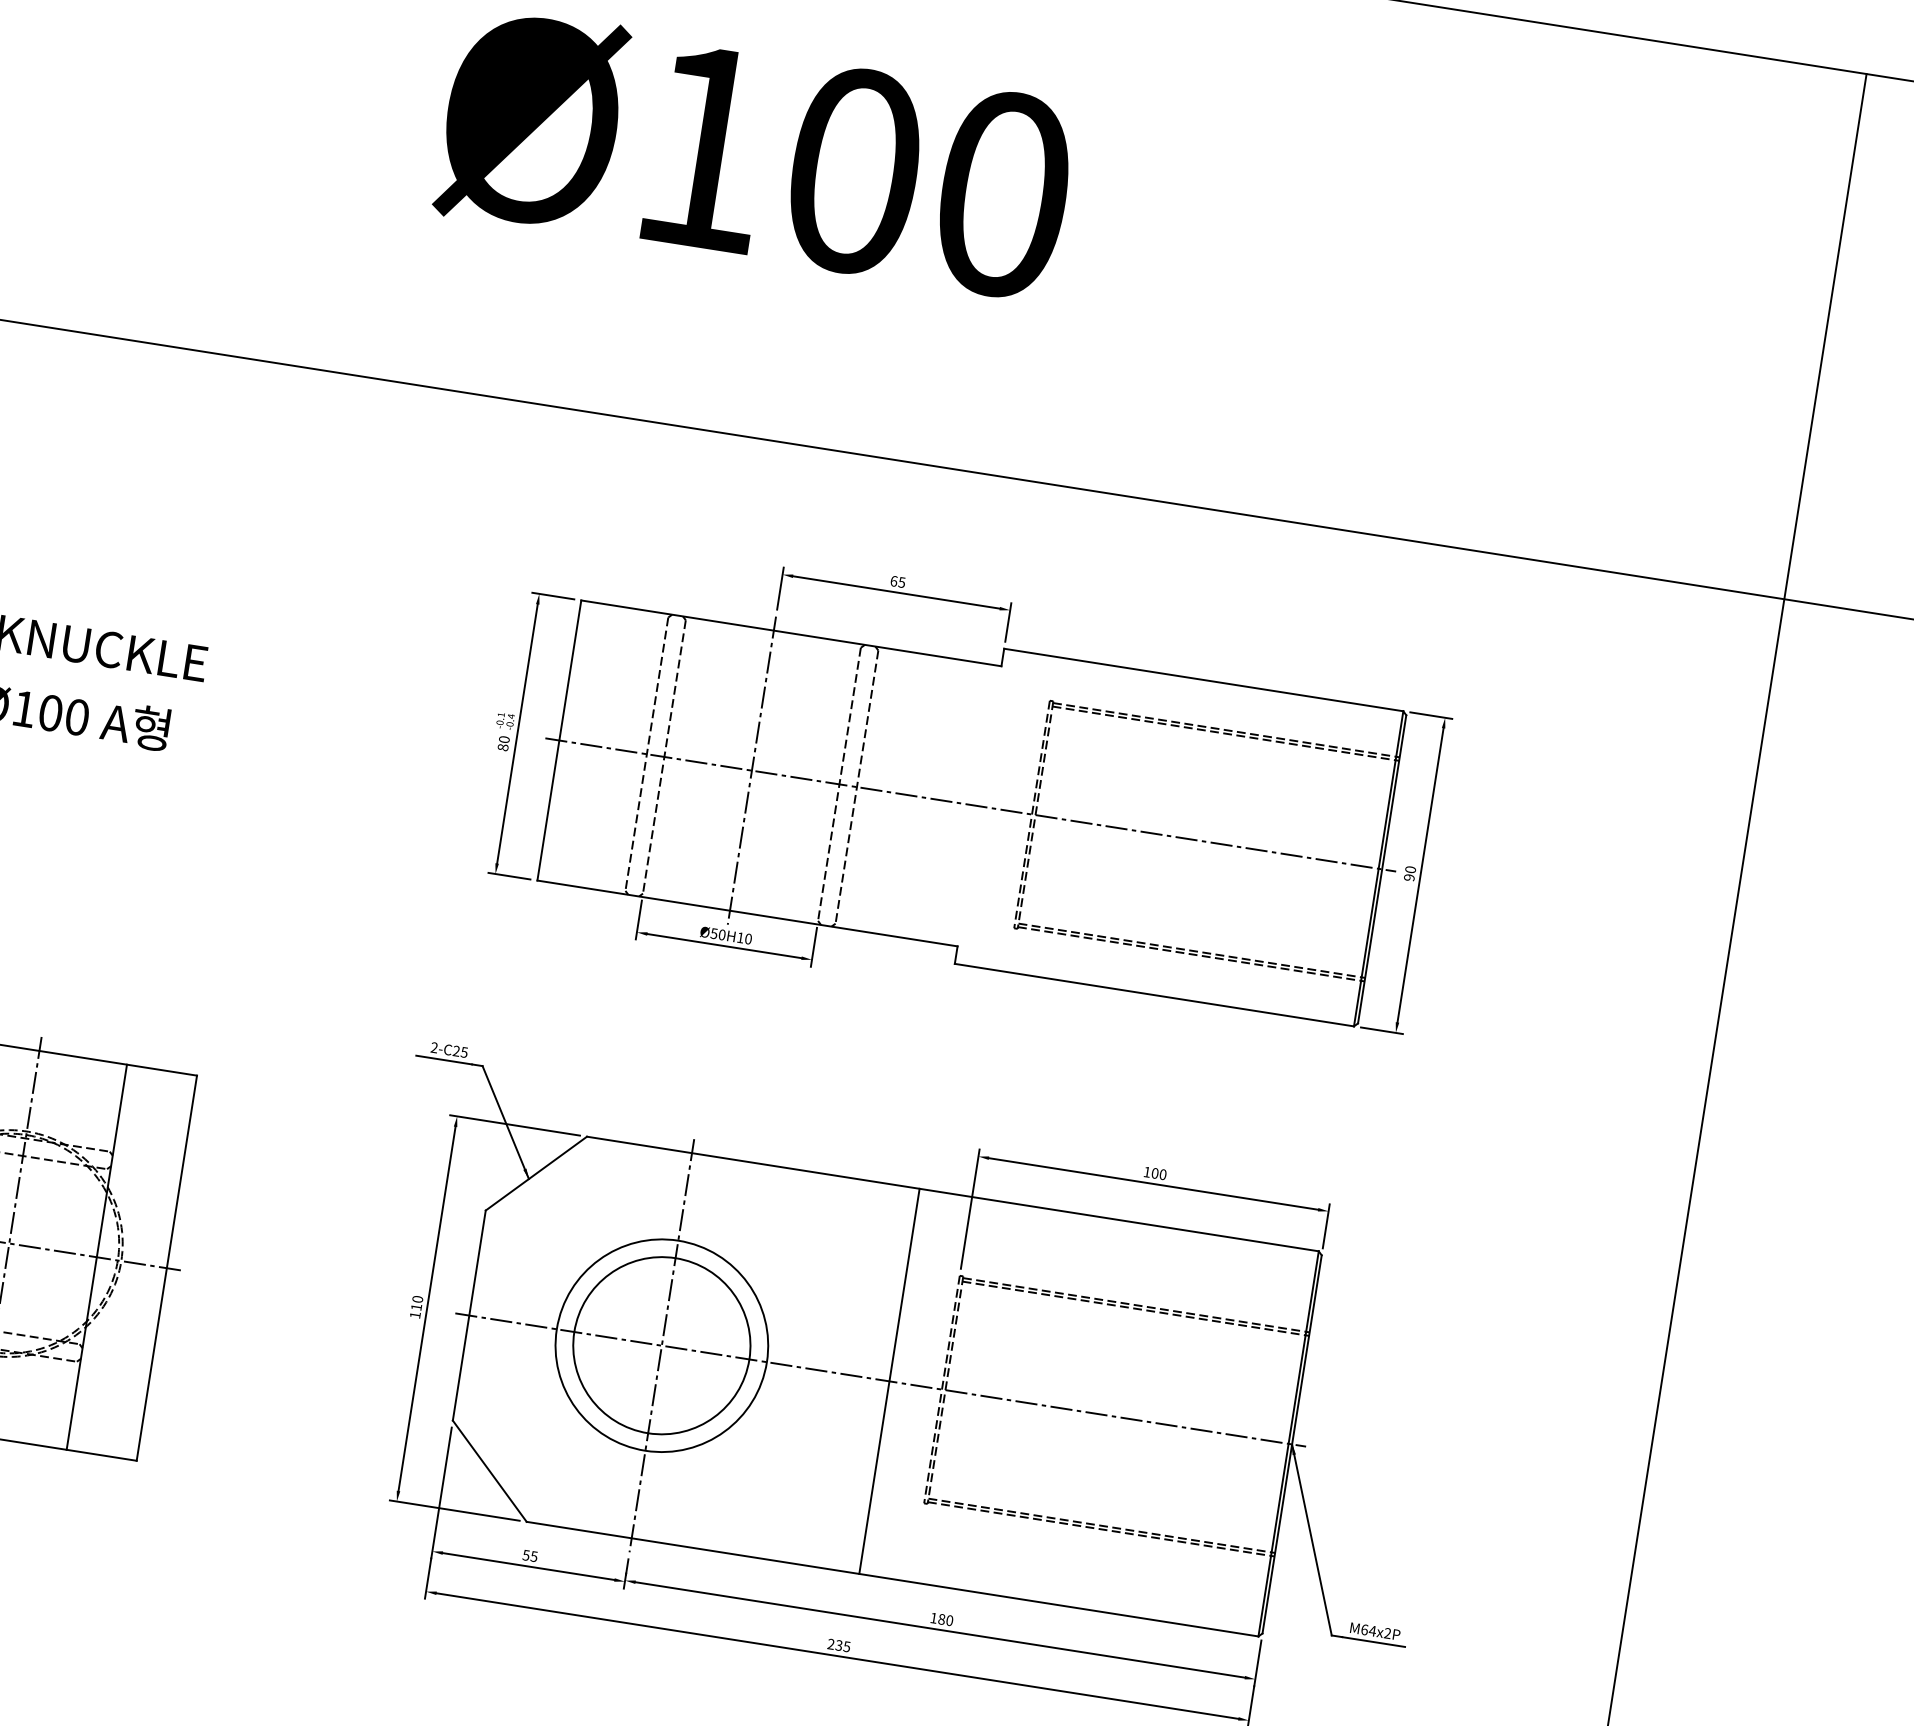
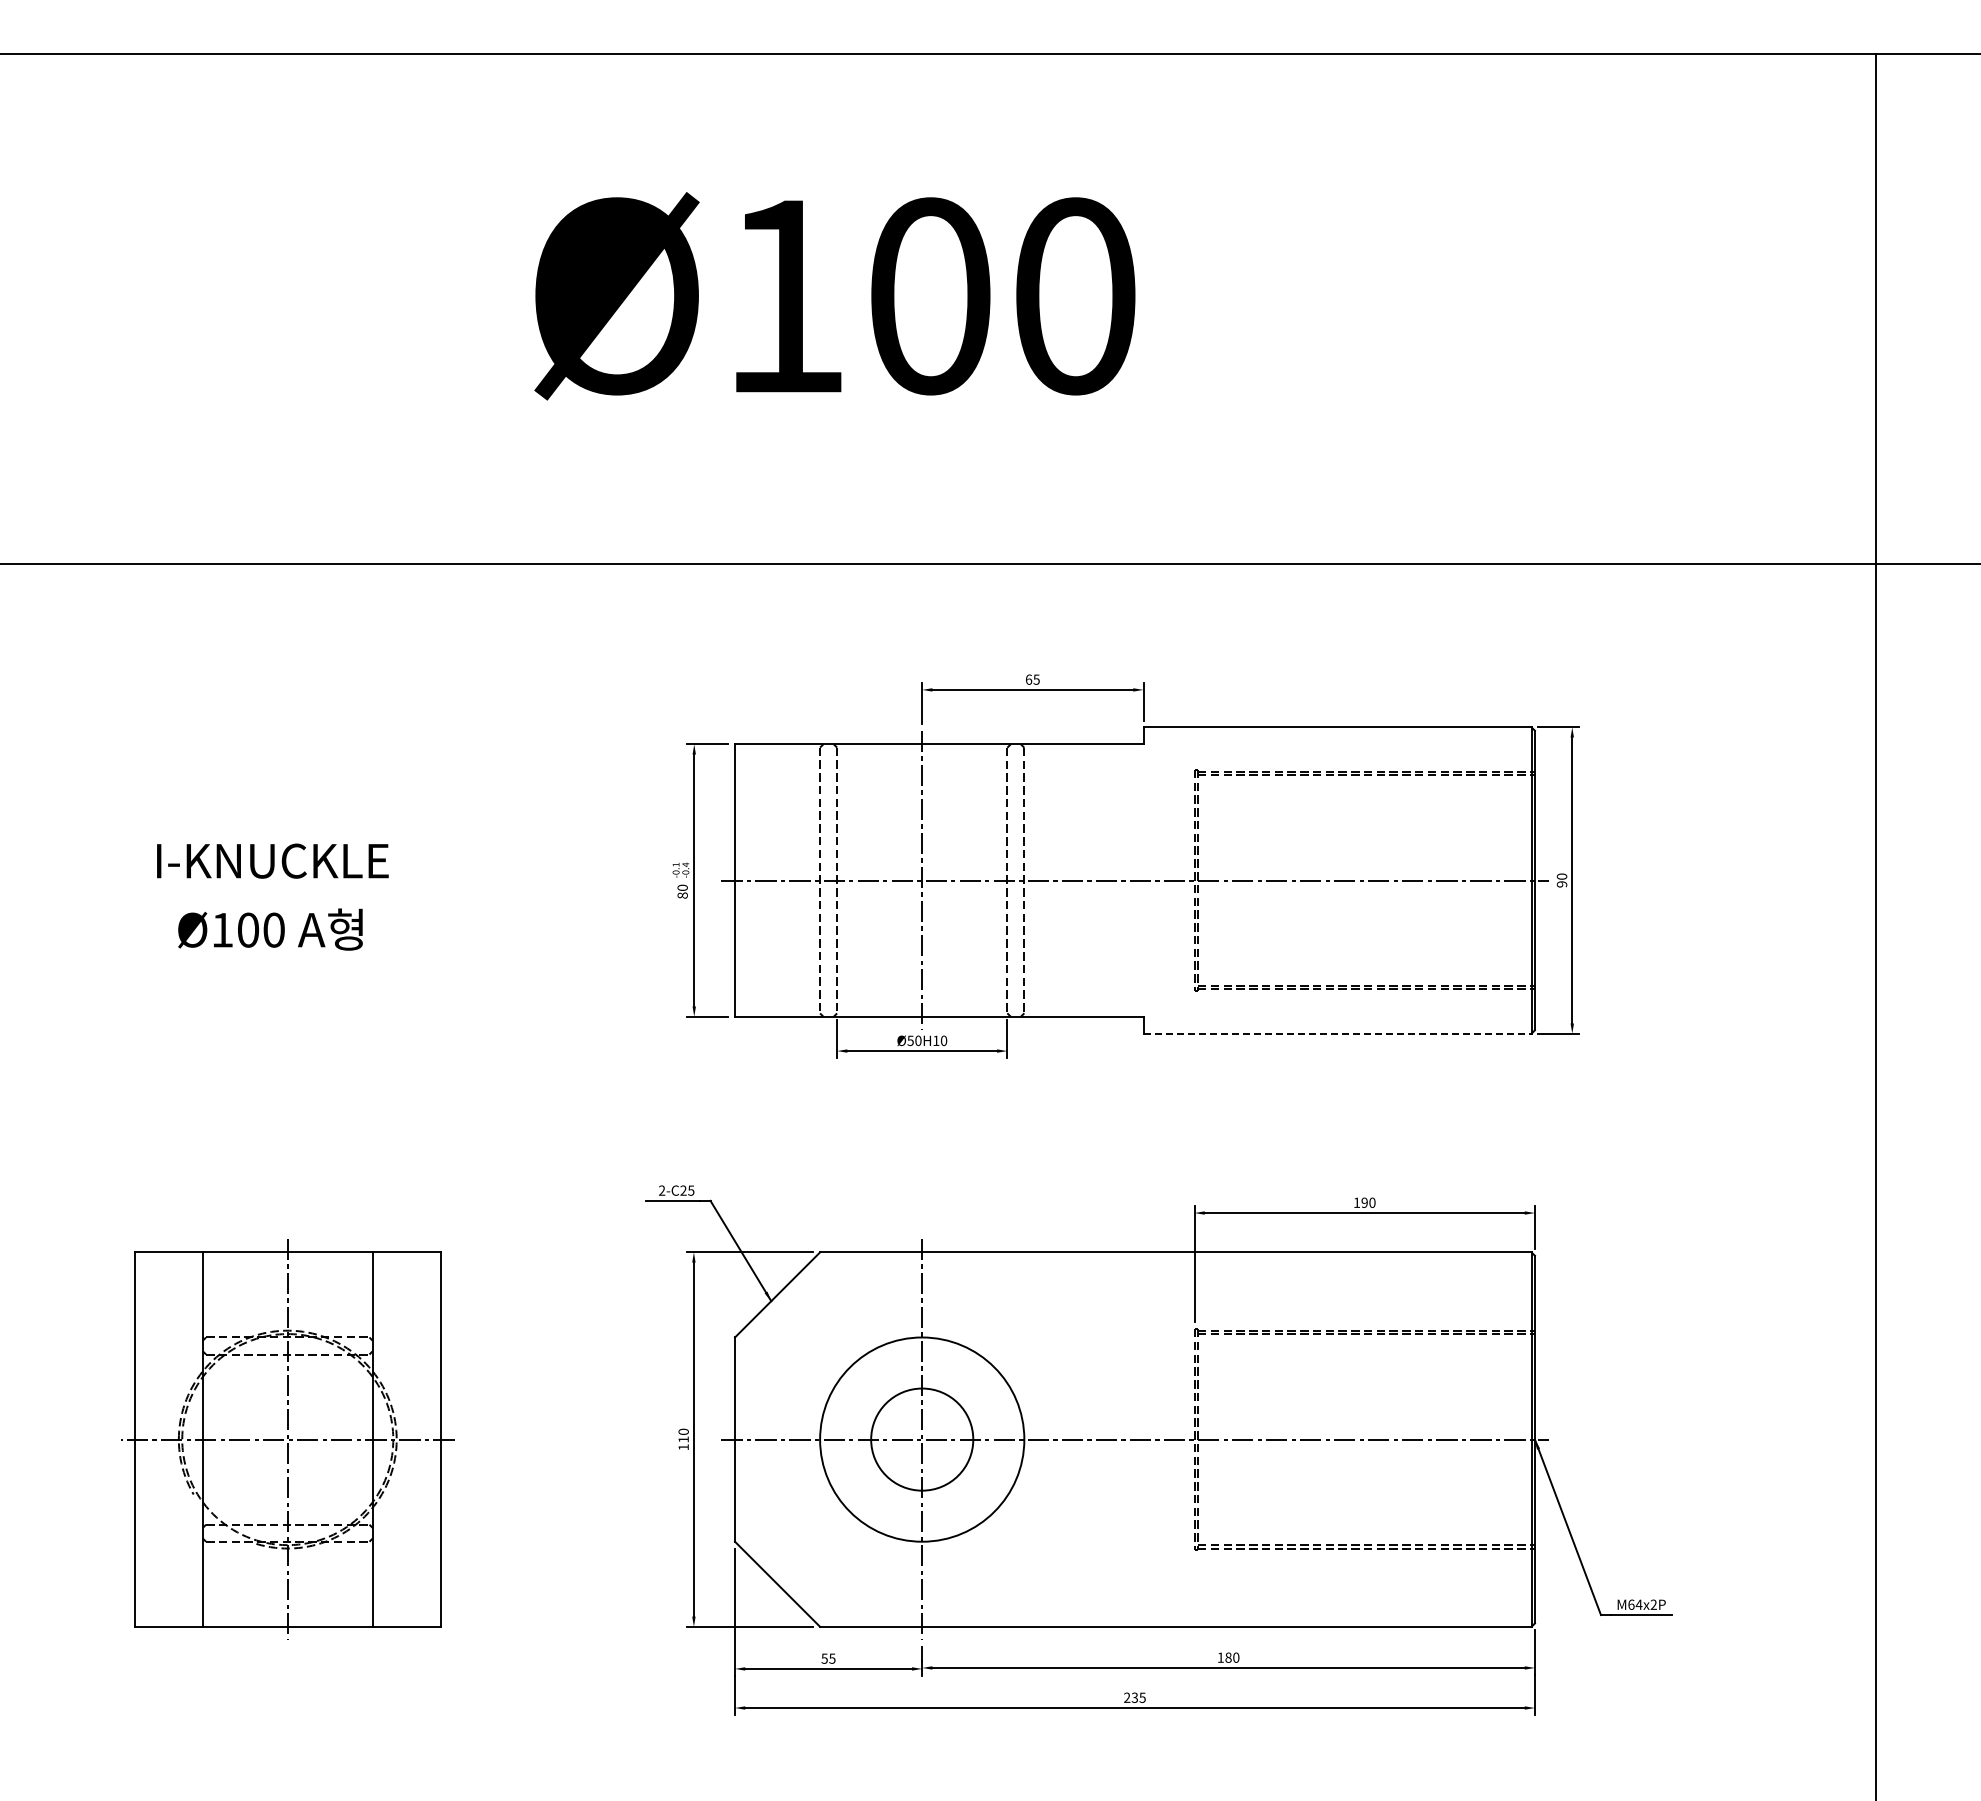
line: (1155, 995) -> (1338, 1033), solid -> dashed
text: (1154, 1173) -> (1364, 1202), 100 -> 190
circle: (662, 1345) -> (922, 1439), size x0.6
line: (889, 1381) -> (1143, 1439), removed

